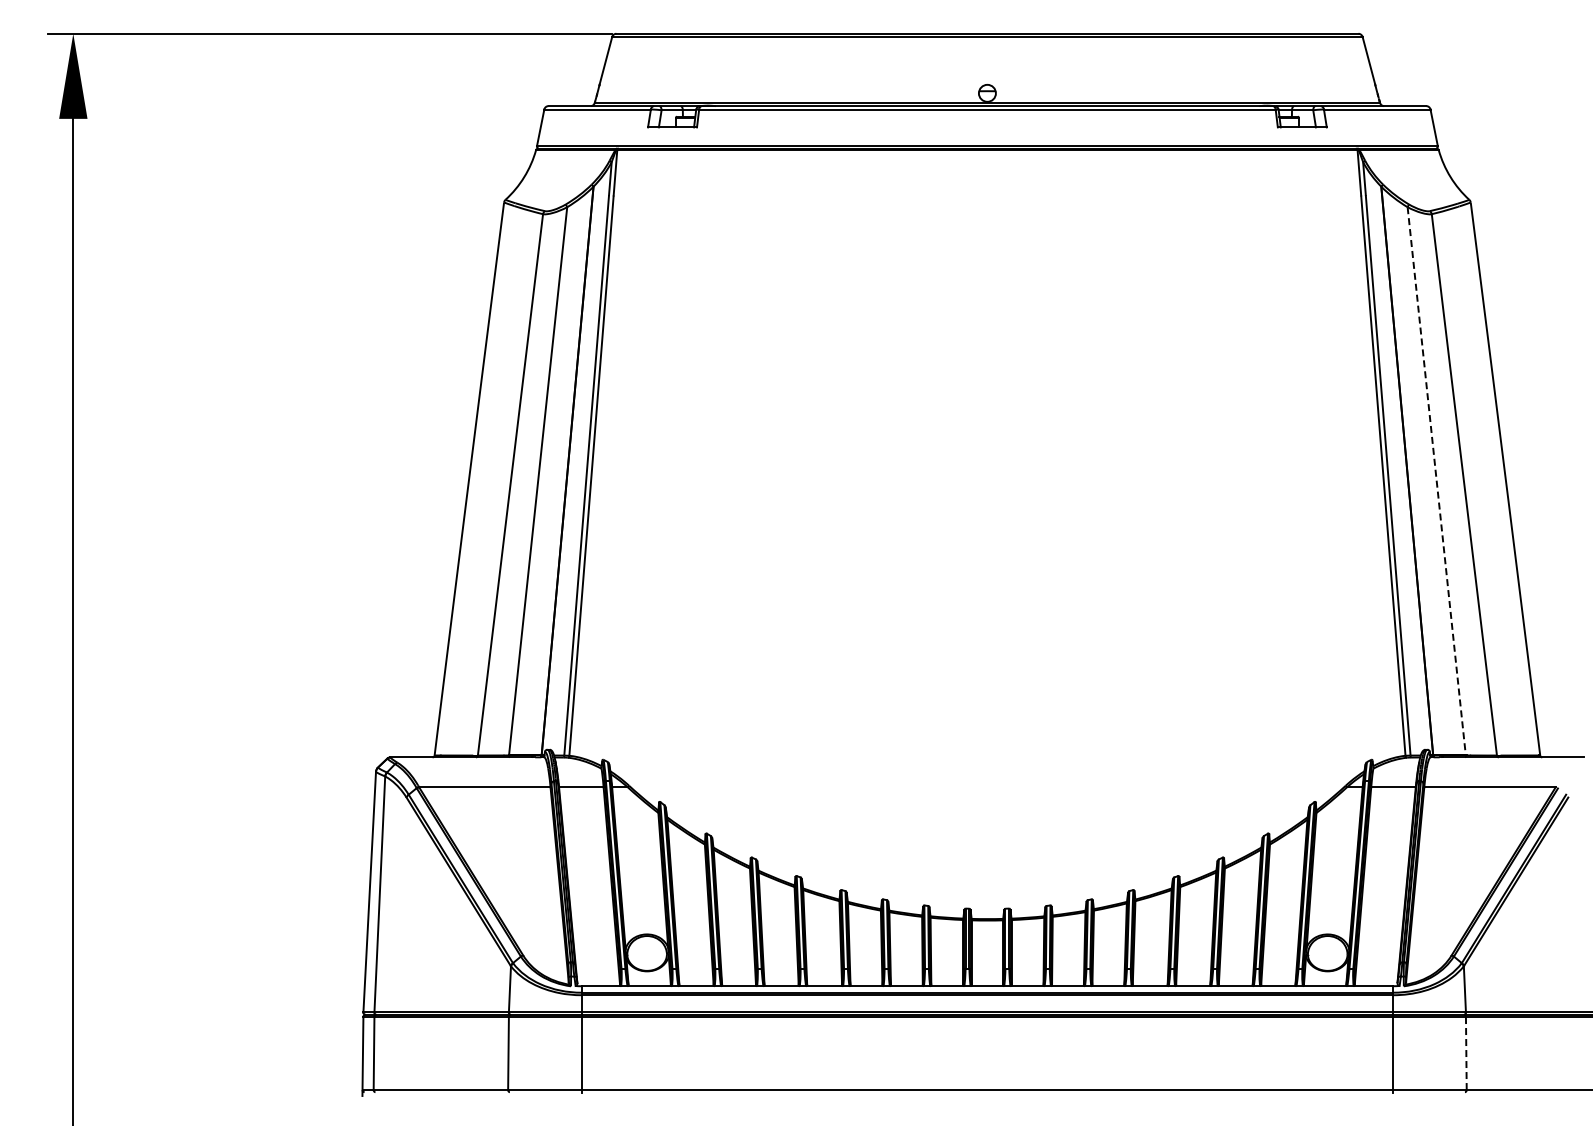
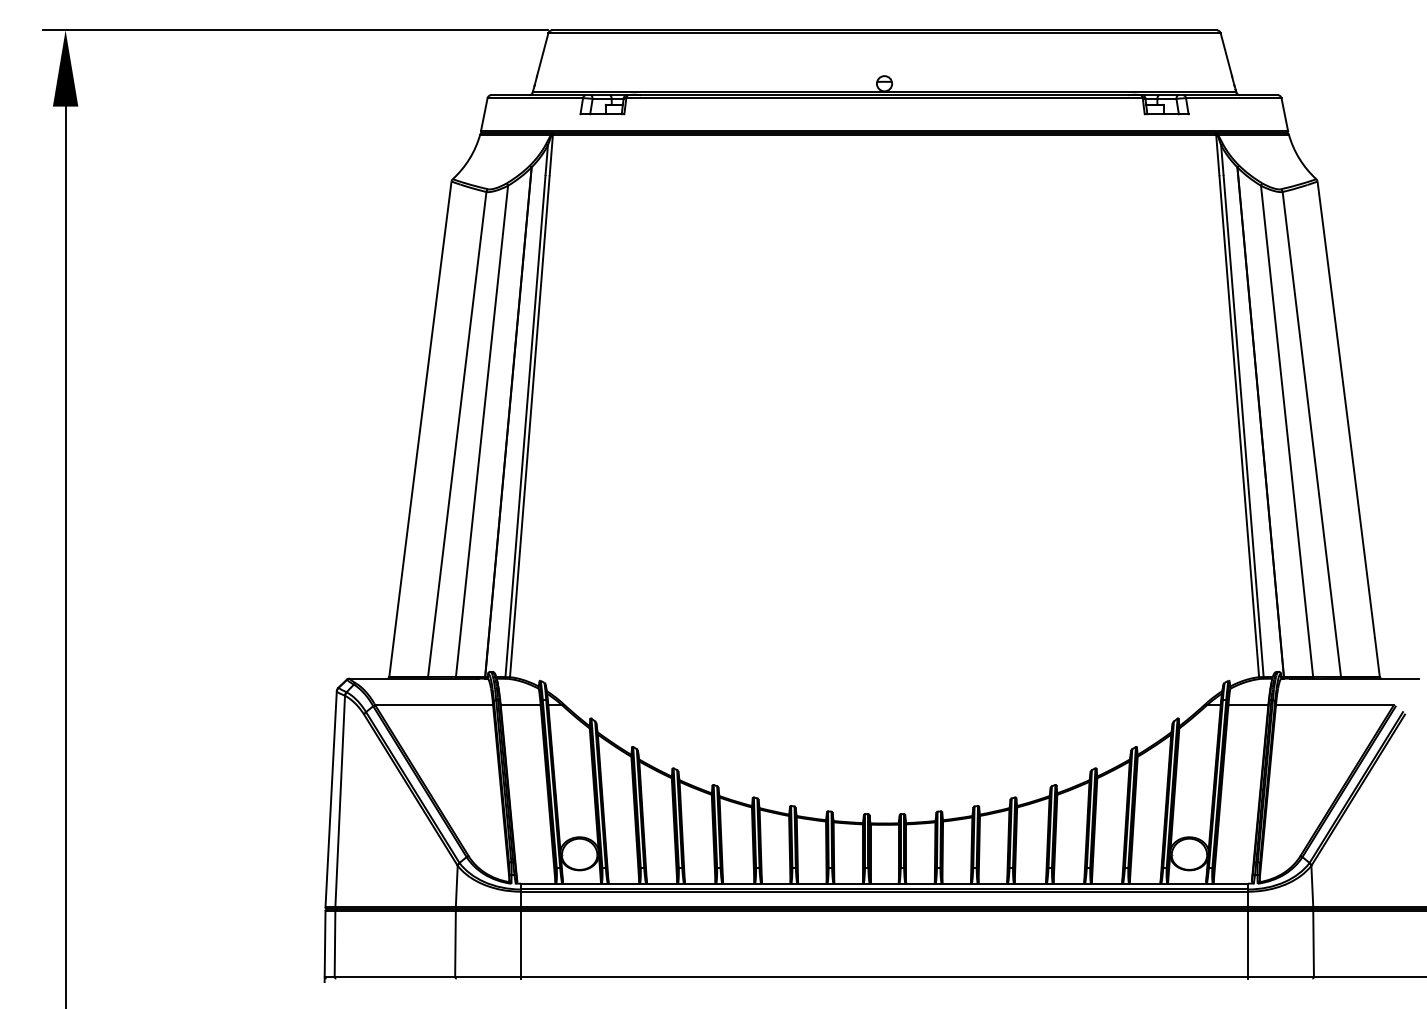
line: (1436, 481) -> (1286, 431), dashed -> solid
line: (1466, 1053) -> (1313, 943), dashed -> solid

